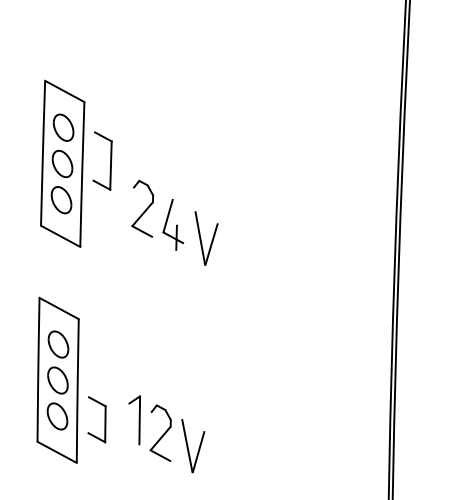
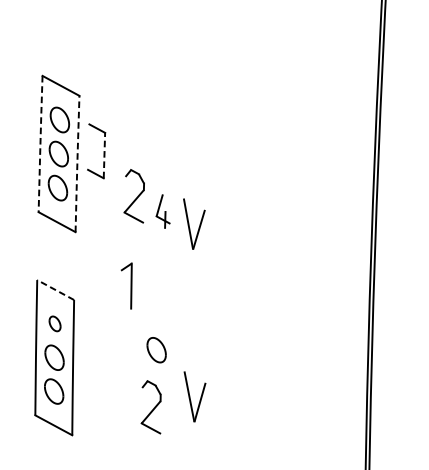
line: (42, 153) -> (40, 144), solid -> dashed
line: (111, 165) -> (104, 155), solid -> dashed
line: (82, 174) -> (77, 163), solid -> dashed
part: (173, 224) -> (163, 211), size x0.7
line: (58, 308) -> (55, 290), solid -> dashed
part: (58, 344) -> (55, 323), size x0.6
part: (166, 372) -> (156, 350), added
part: (104, 419) -> (98, 394), removed
part: (134, 420) -> (126, 286), moved
part: (193, 446) -> (195, 397), moved

